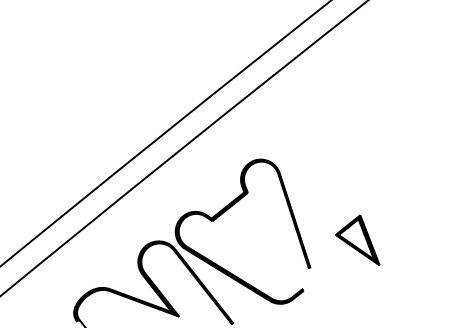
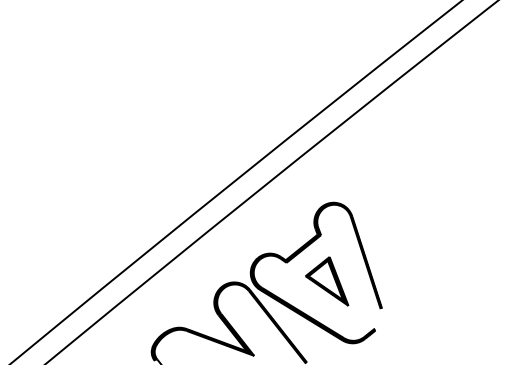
part: (358, 240) -> (327, 281), moved

